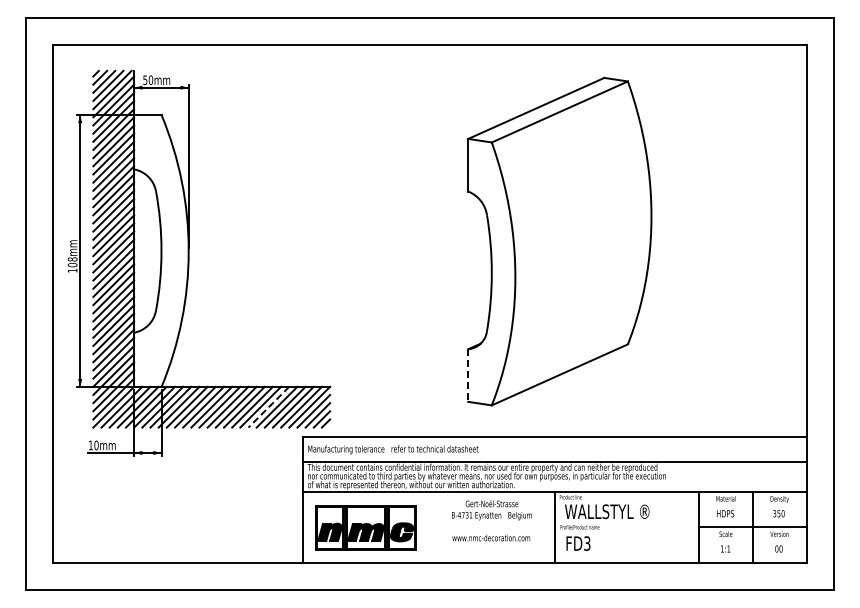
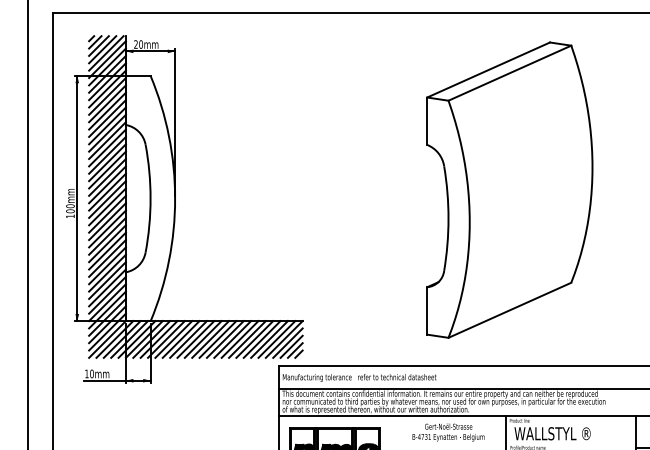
text: (145, 80) -> (136, 44), 50mm -> 20mm
text: (72, 259) -> (70, 206), 108mm -> 100mm
line: (468, 376) -> (427, 311), dashed -> solid
line: (268, 407) -> (247, 339), dashed -> solid

